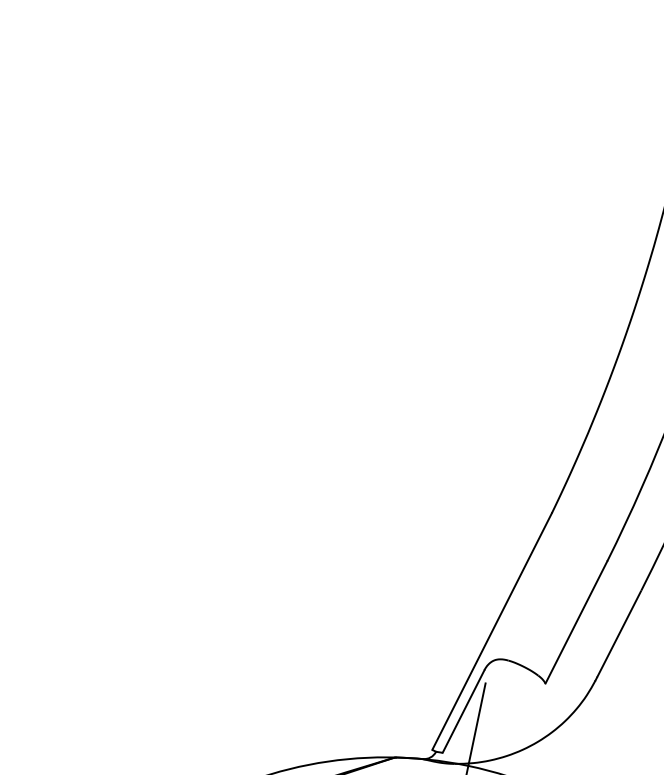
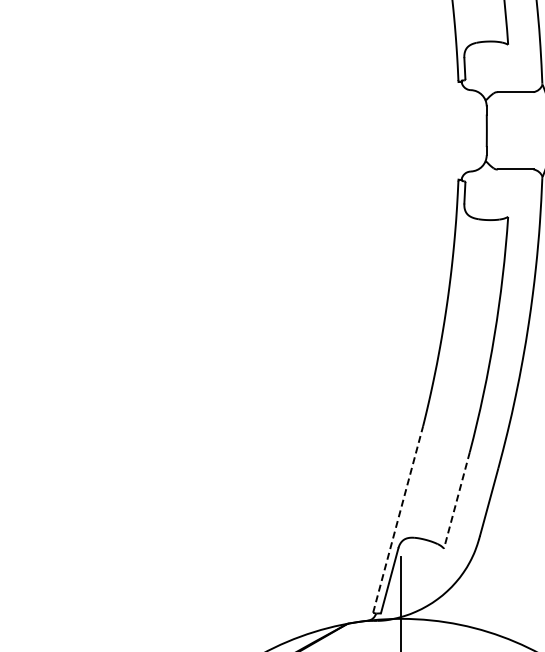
line: (575, 622) -> (456, 500), solid -> dashed
line: (492, 631) -> (398, 519), solid -> dashed

